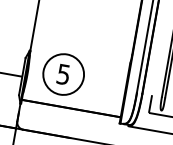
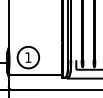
text: (63, 74) -> (28, 57), 5 -> 1

